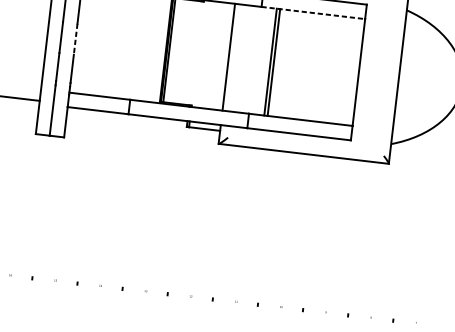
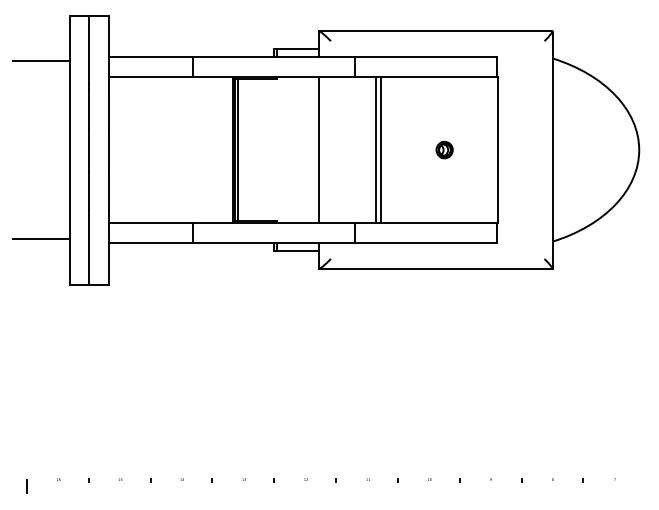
line: (313, 12) -> (426, 76), dashed -> solid
line: (75, 39) -> (109, 150), dashed -> solid
part: (320, 67) -> (444, 149), added

